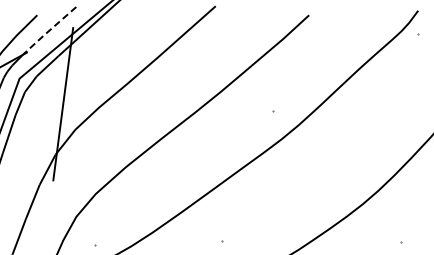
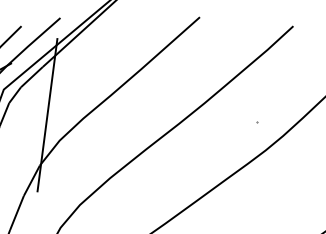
line: (48, 31) -> (32, 42), dashed -> solid

